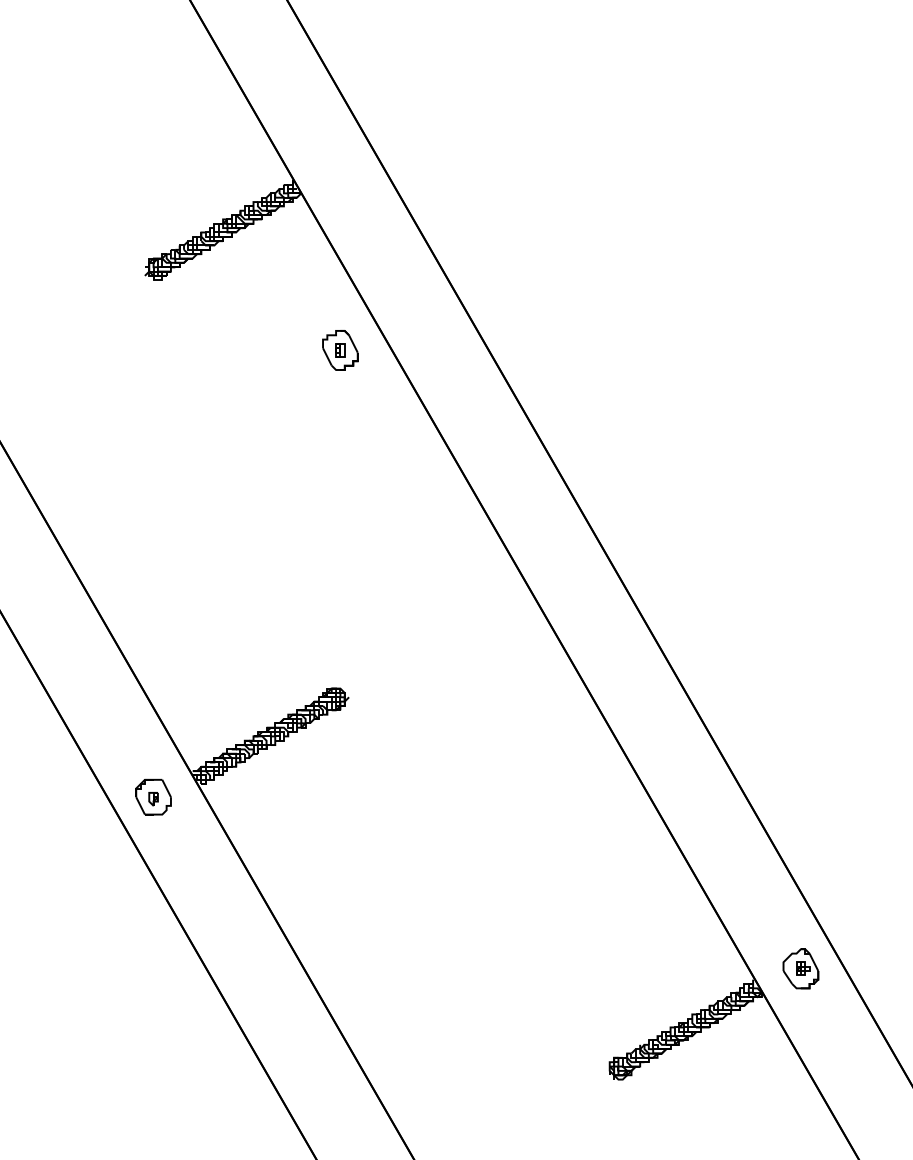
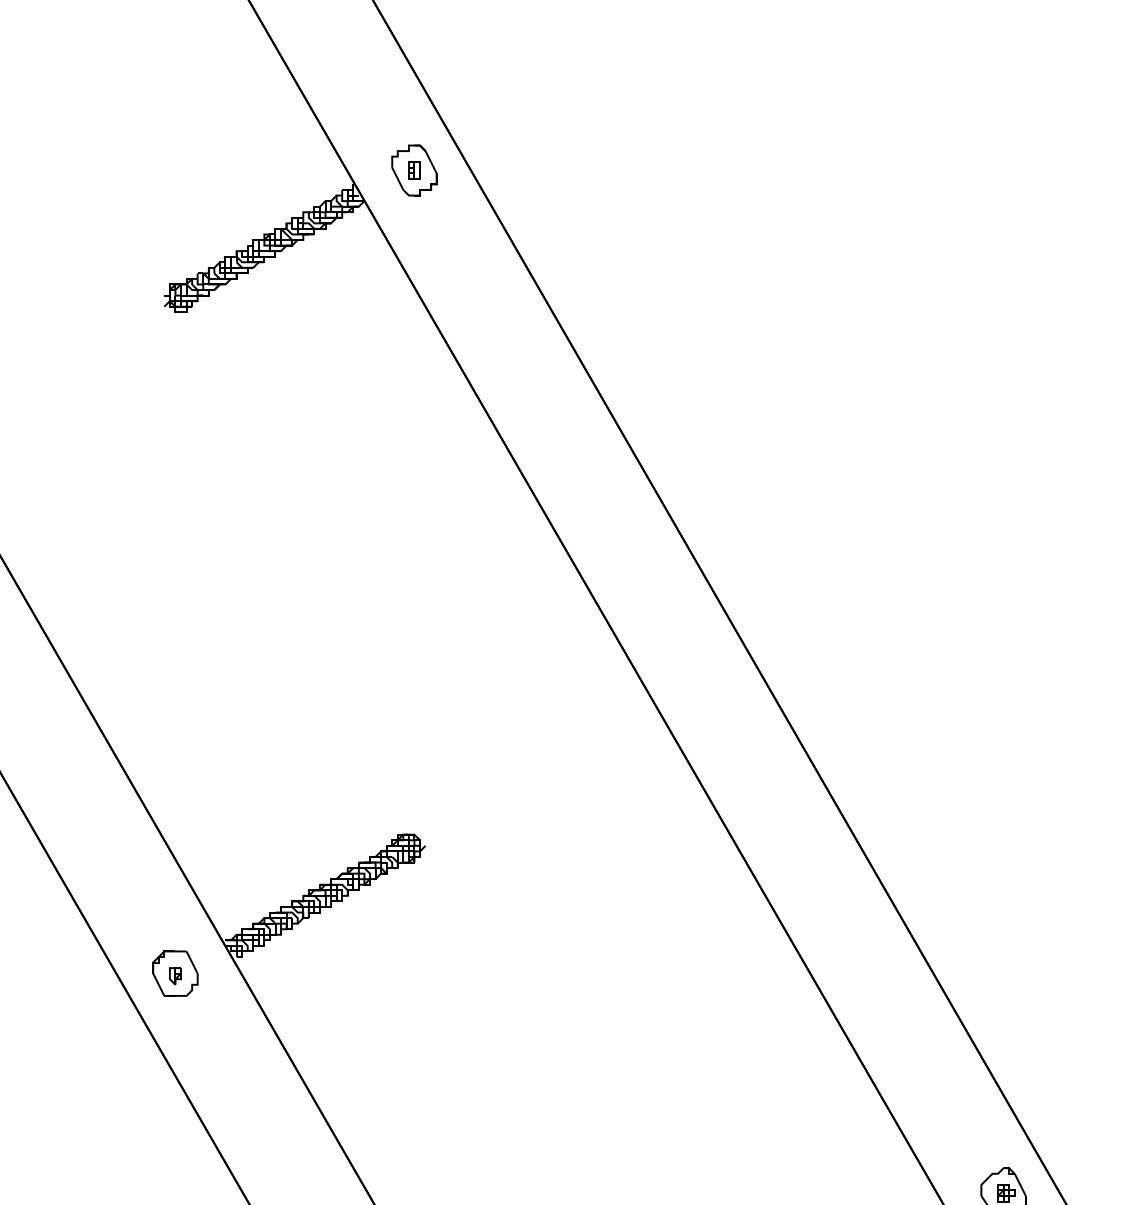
part: (340, 350) -> (414, 170), moved

